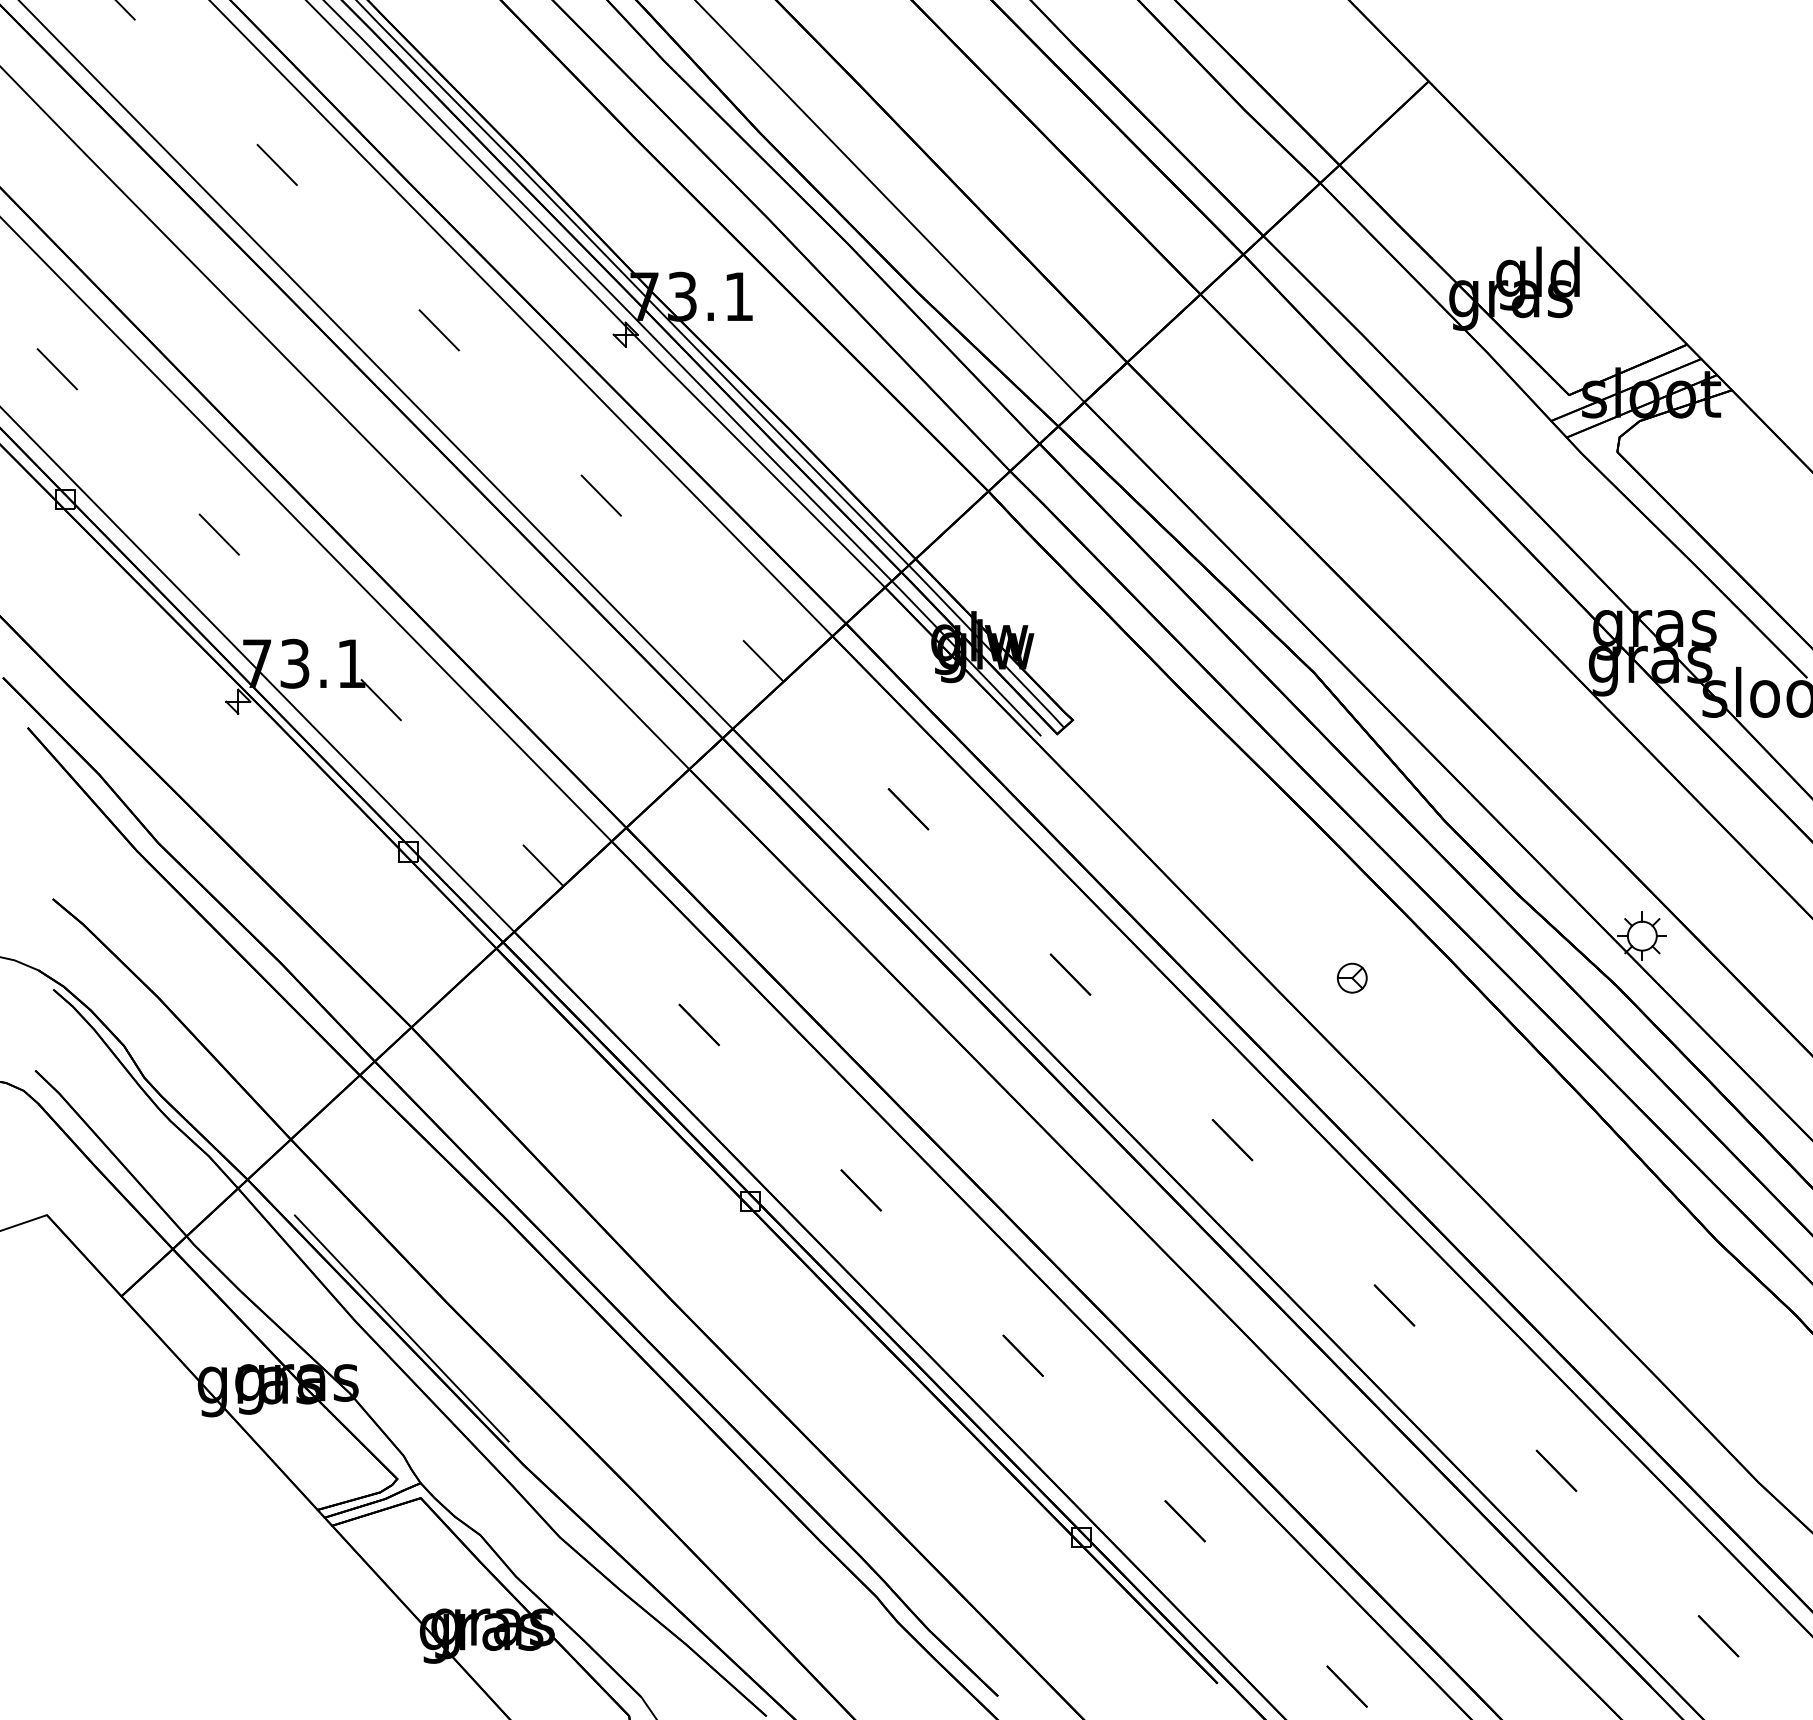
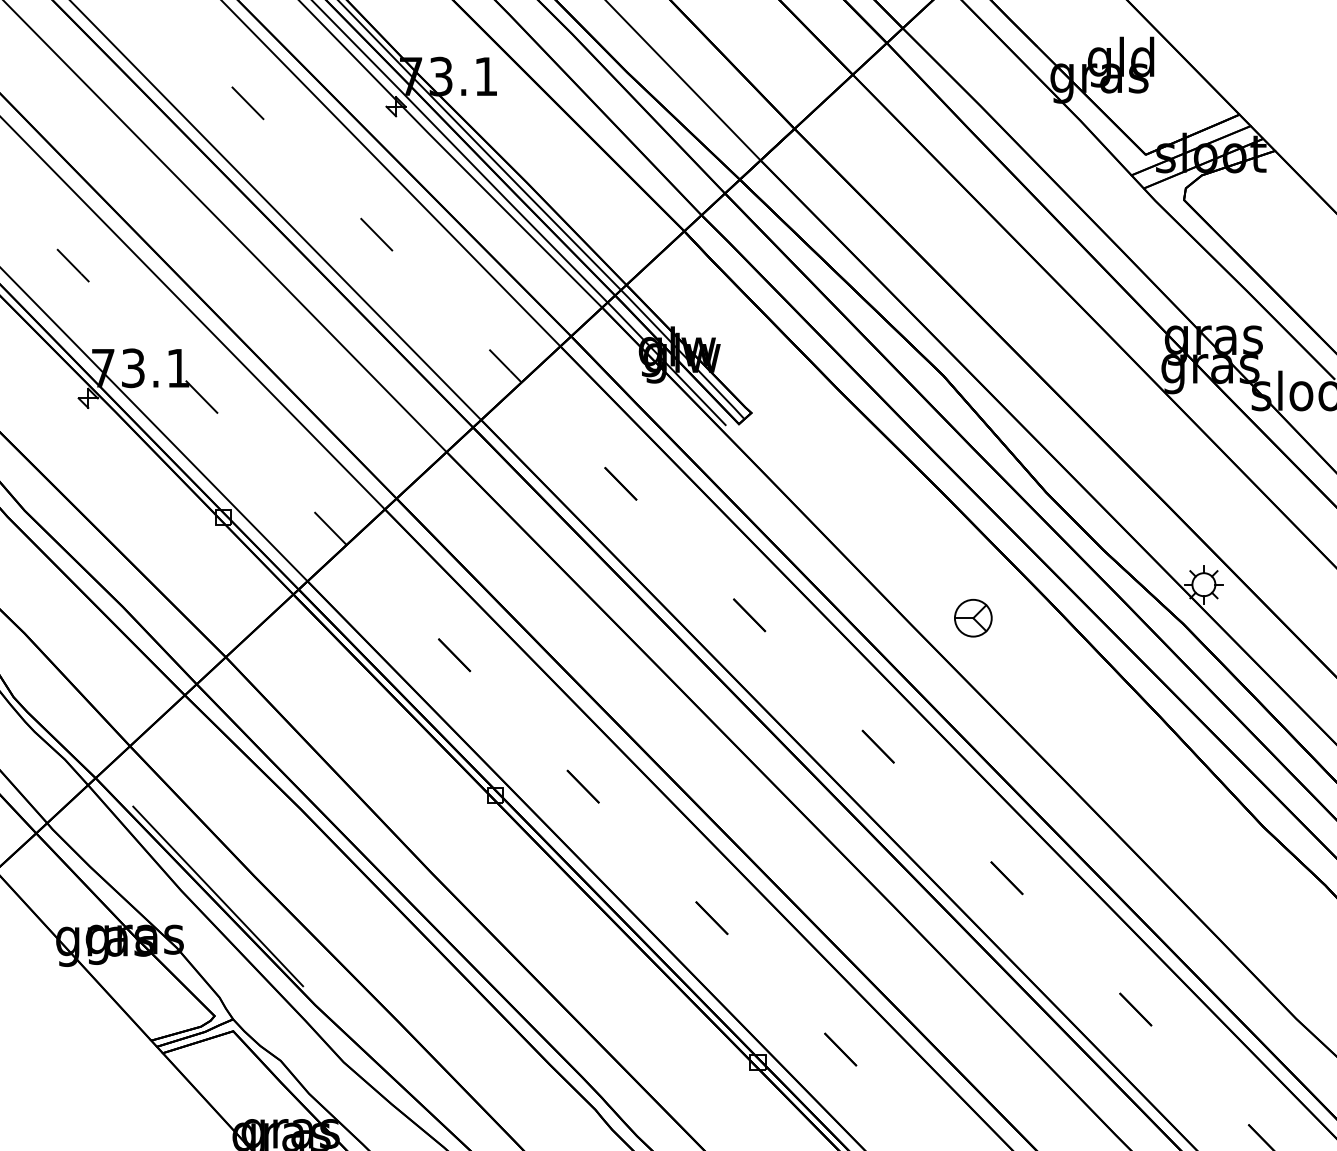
part: (1352, 977) -> (973, 617), size x1.6

